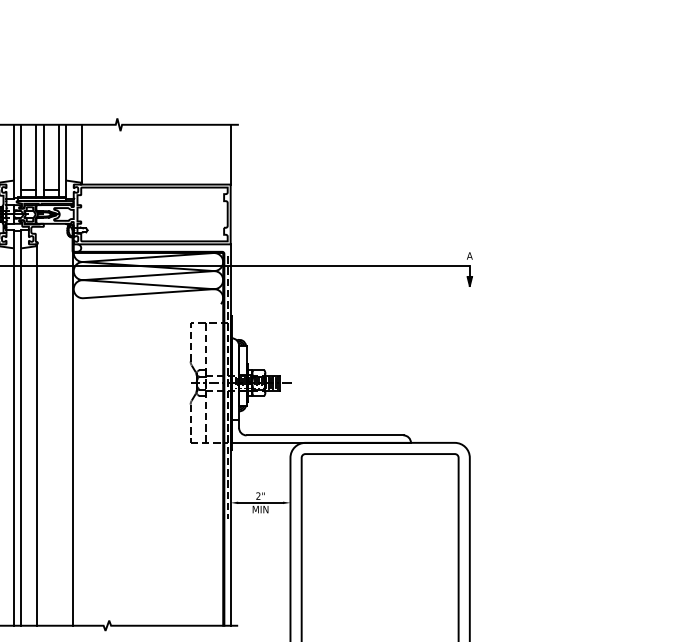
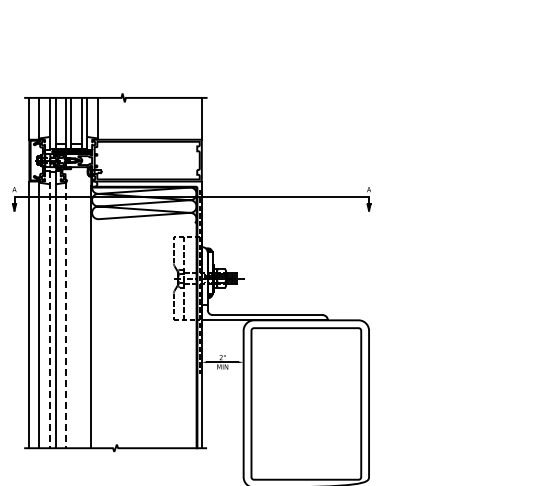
line: (14, 428) -> (50, 310), solid -> dashed
line: (37, 435) -> (66, 315), solid -> dashed

